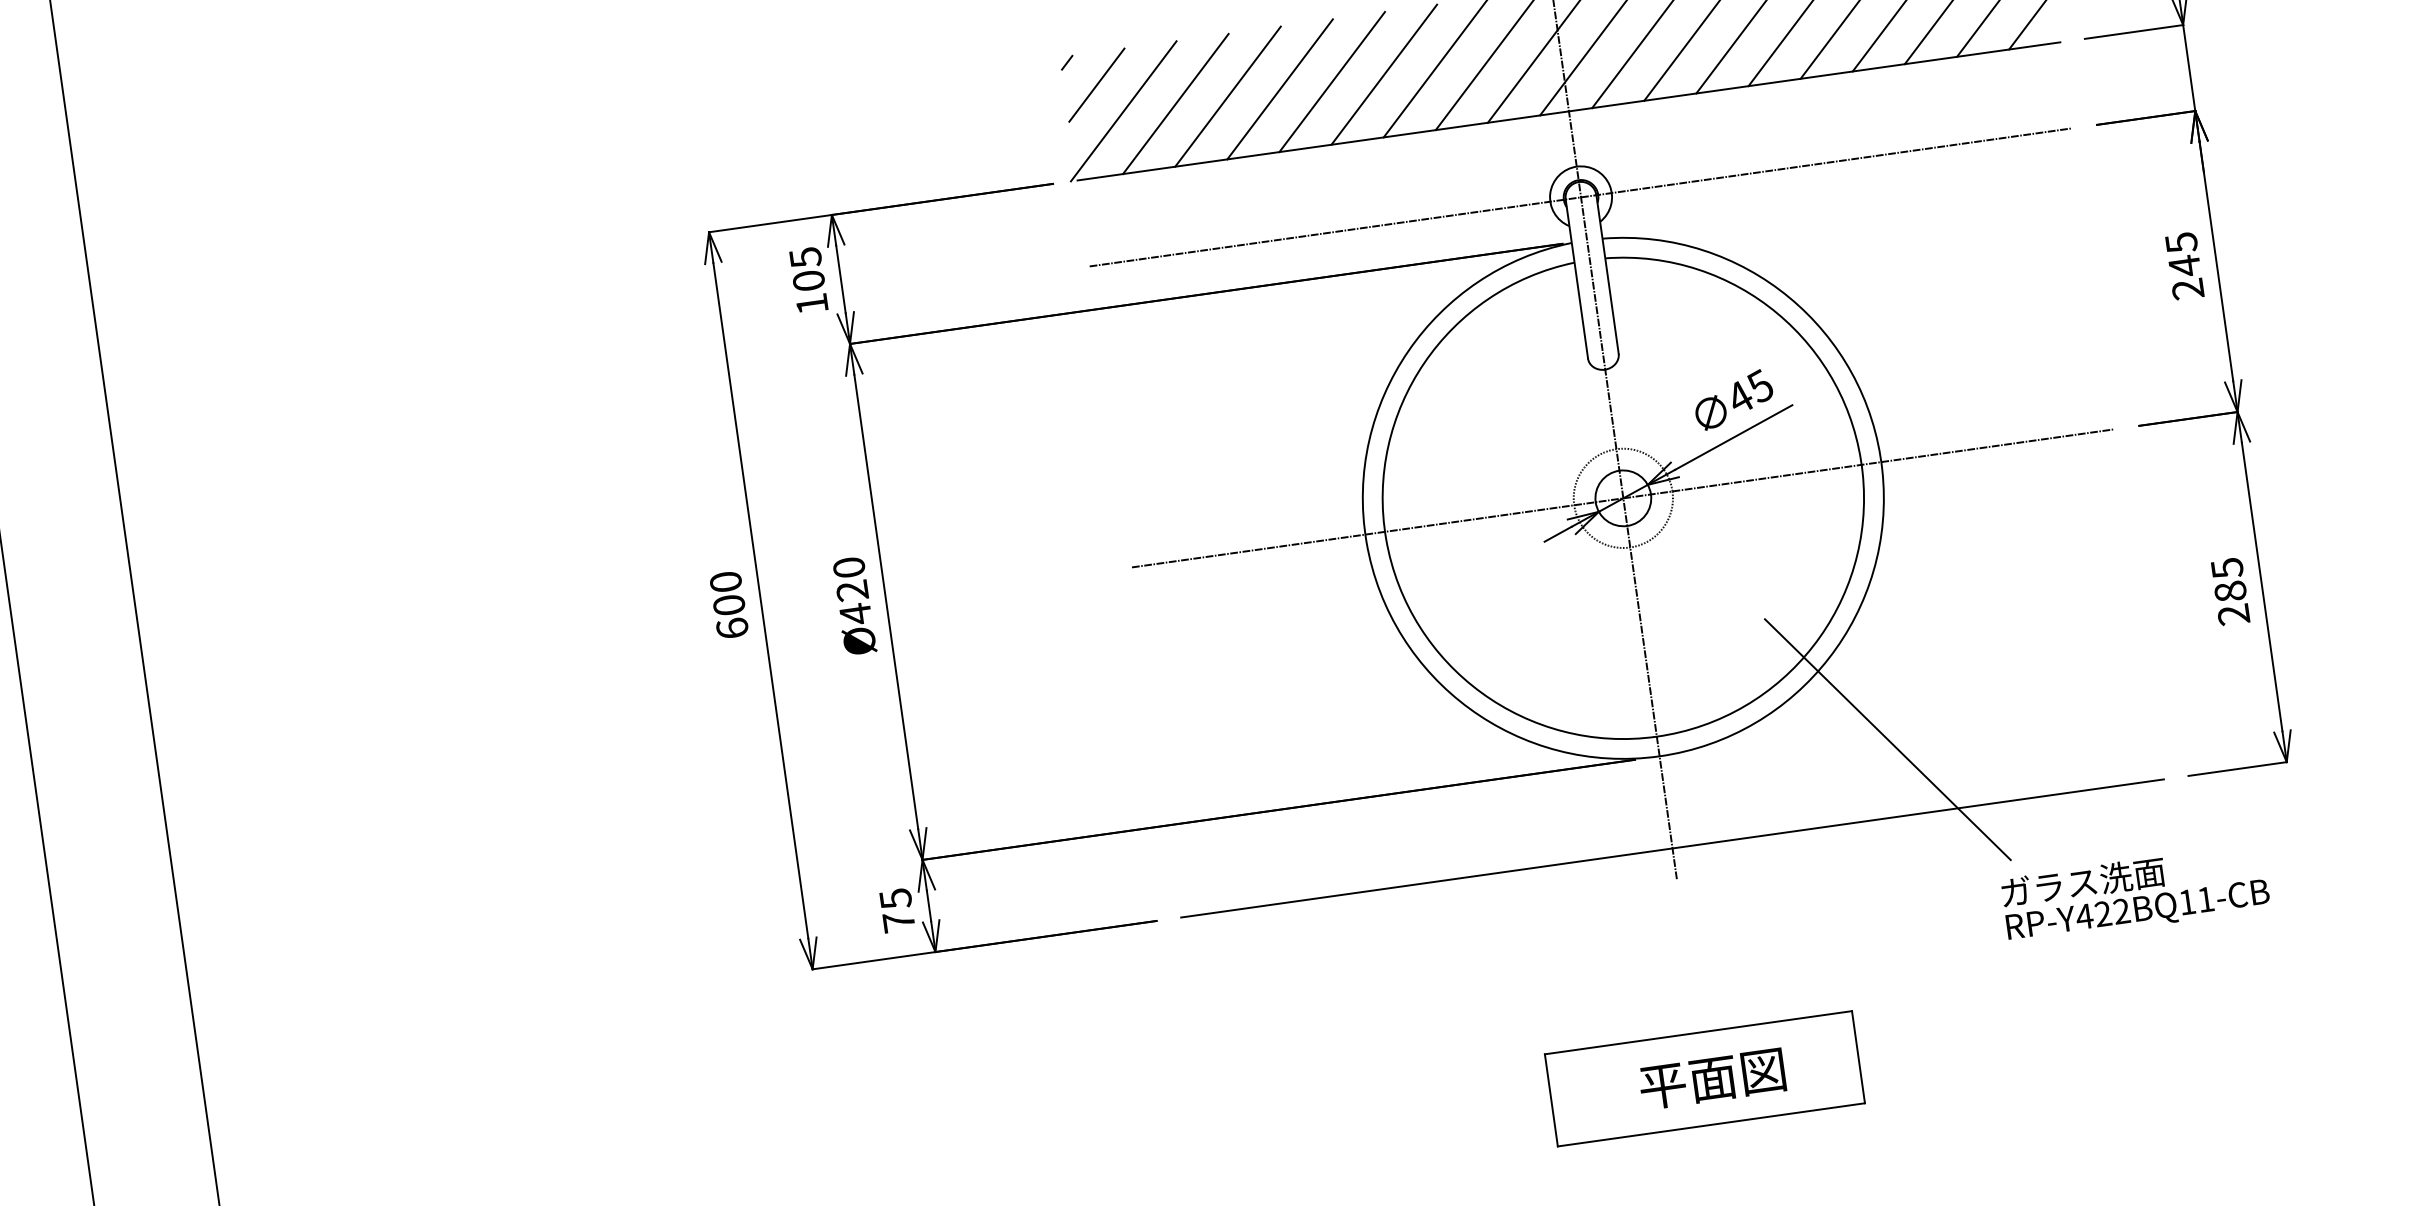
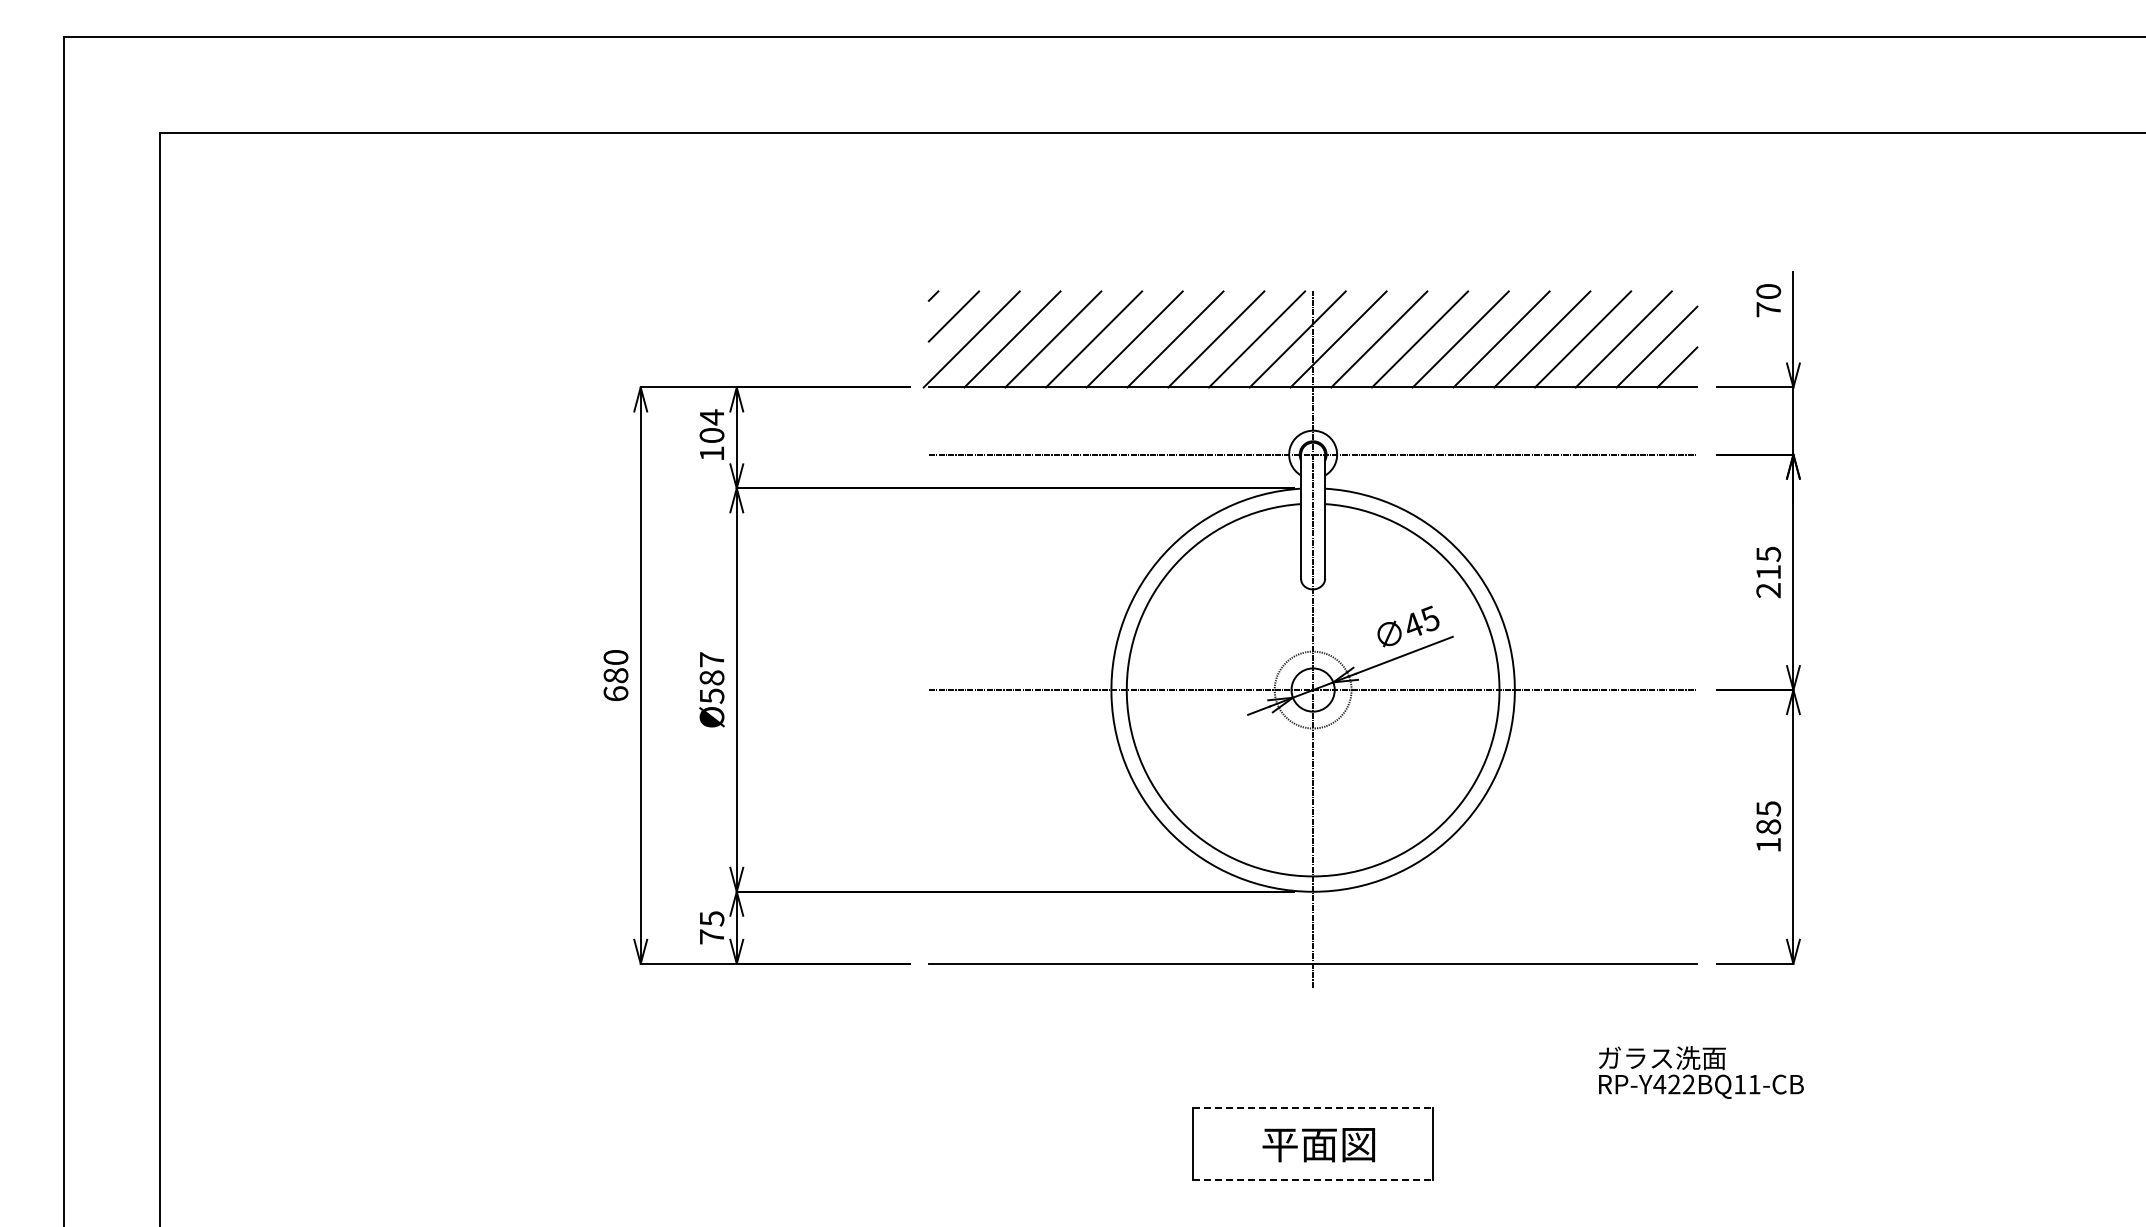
text: (806, 257) -> (712, 417), 105 -> 104
text: (2184, 266) -> (1768, 572), 245 -> 215
text: (851, 591) -> (711, 678), Ø420 -> Ø587
text: (729, 604) -> (616, 675), 600 -> 680
text: (2233, 614) -> (1768, 844), 285 -> 185
line: (1887, 739) -> (1489, 903), removed
text: (2135, 893) -> (1701, 1072), moved
line: (1698, 1032) -> (1313, 1107), solid -> dashed
line: (1711, 1124) -> (1313, 1179), solid -> dashed

